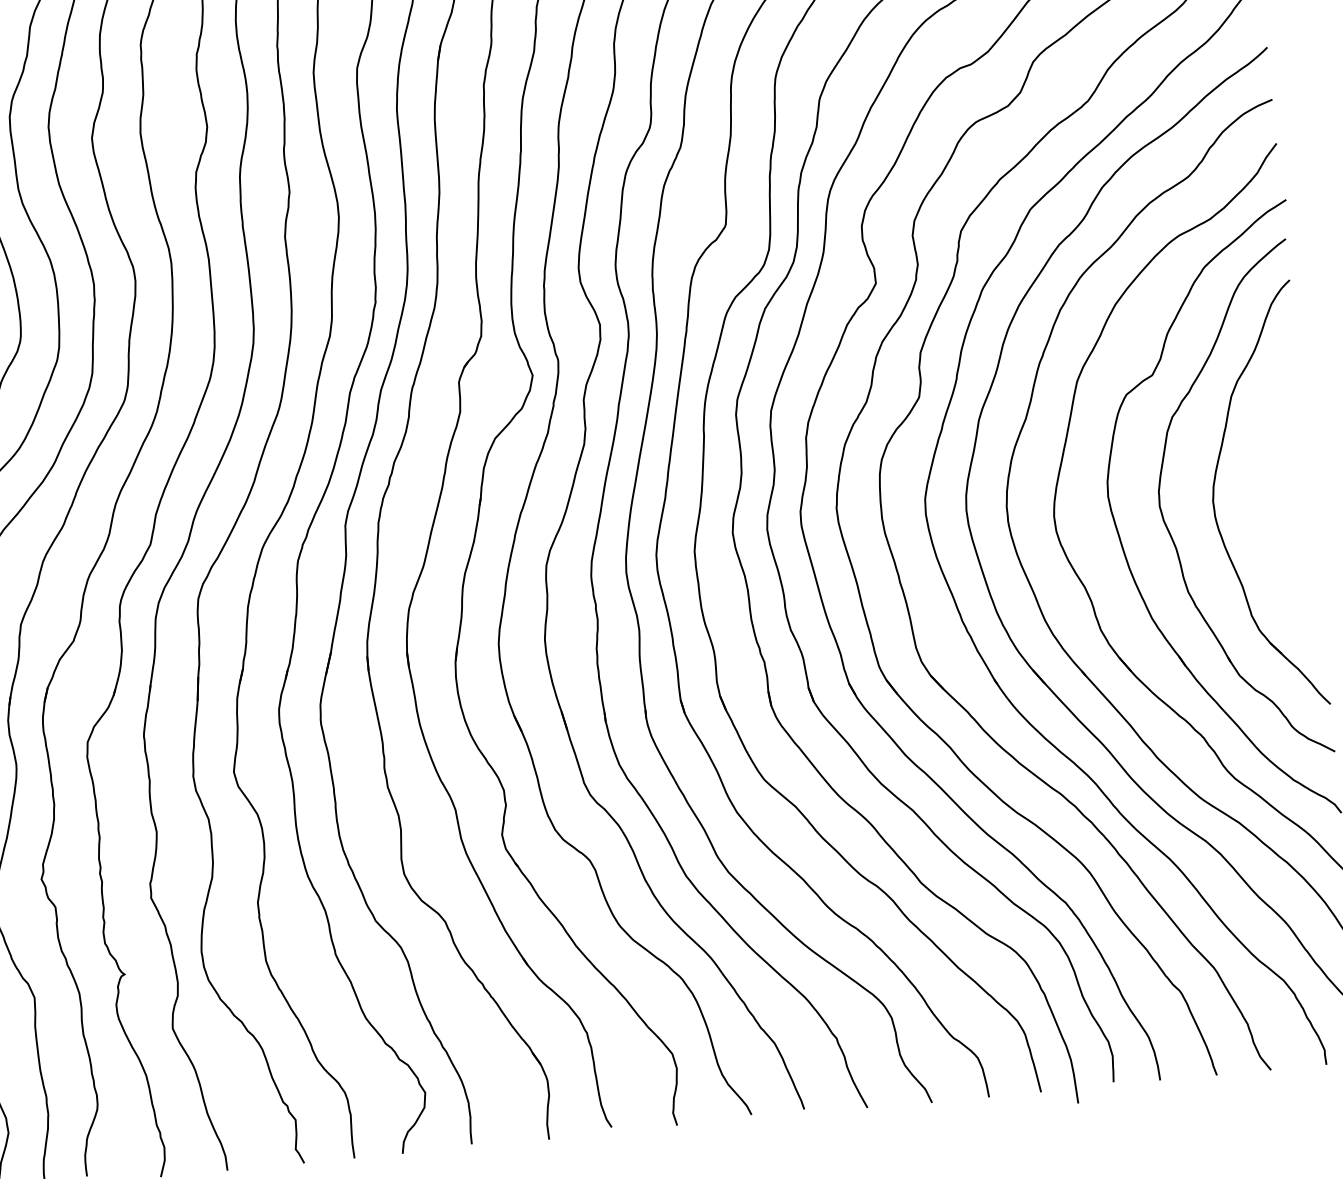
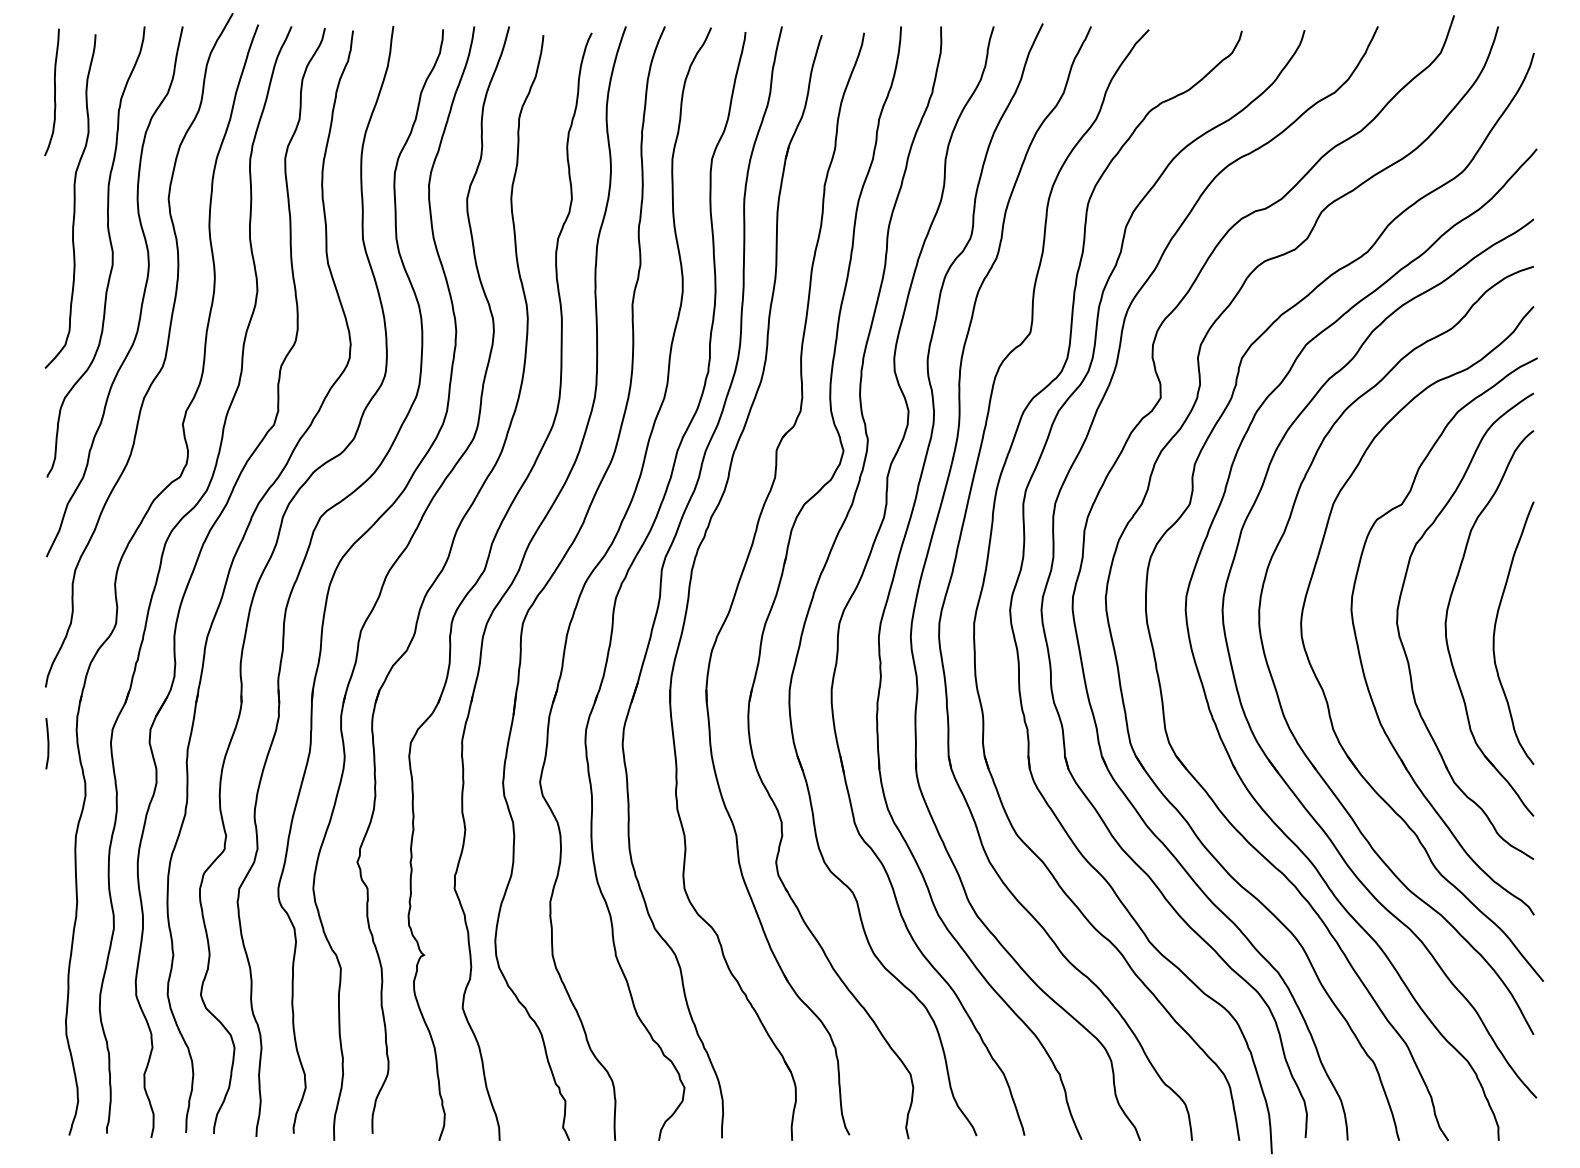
curve: (1268, 506) -> (1495, 632), added

